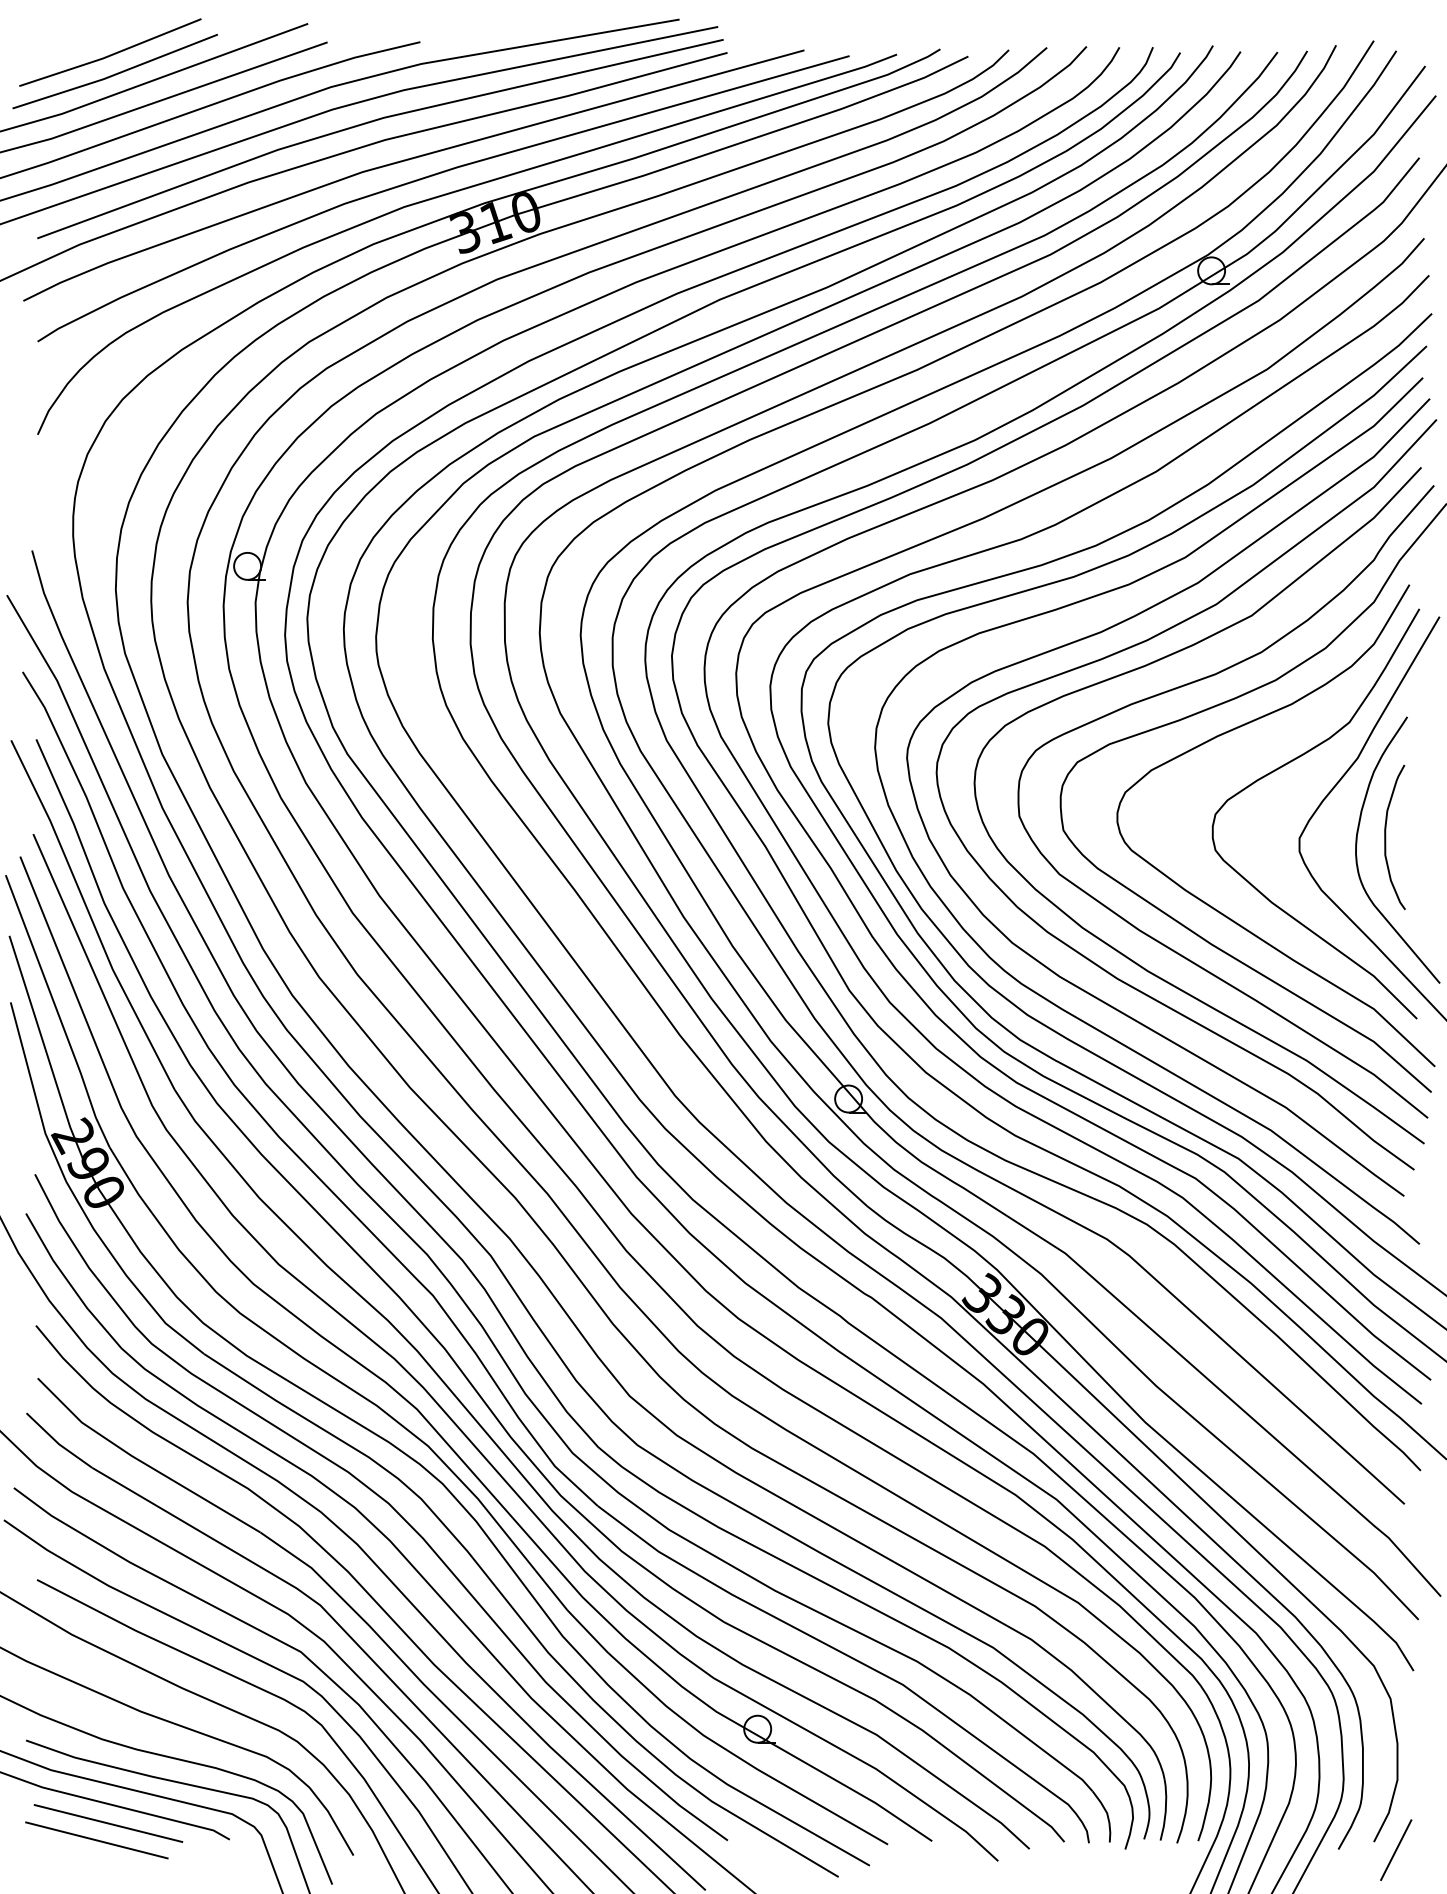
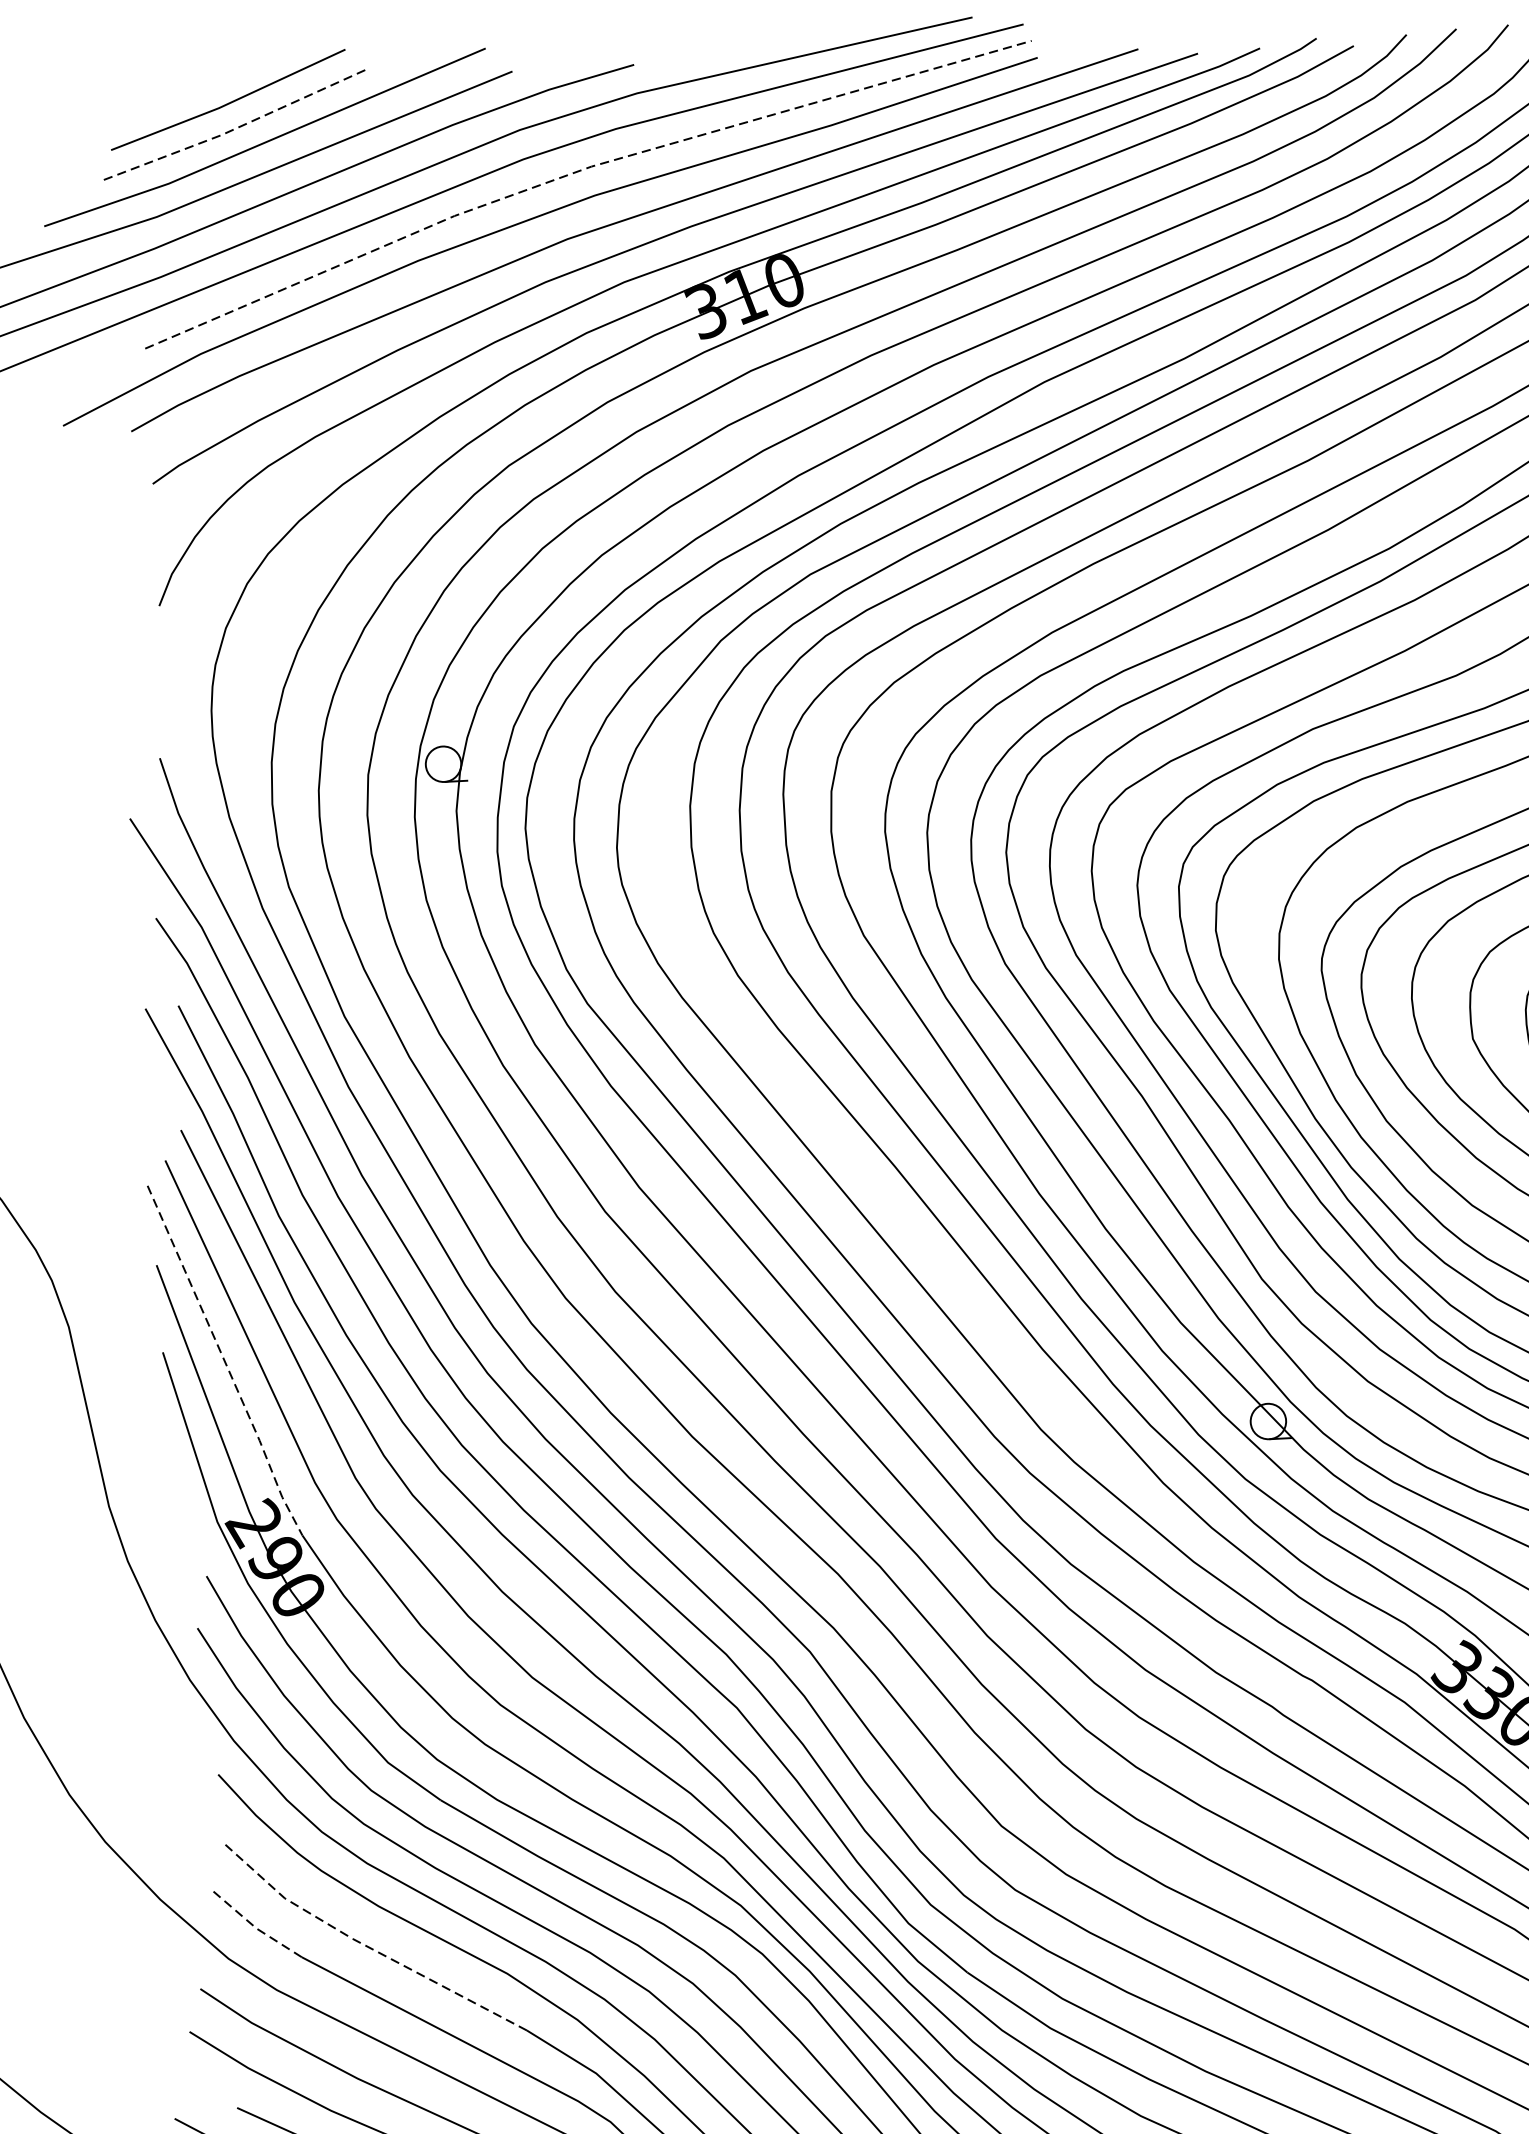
line: (115, 74) -> (236, 128), solid -> dashed
line: (375, 120) -> (580, 170), solid -> dashed
line: (57, 1012) -> (224, 1362), solid -> dashed
line: (57, 1442) -> (254, 1926), solid -> dashed
line: (142, 1462) -> (367, 1946), solid -> dashed

